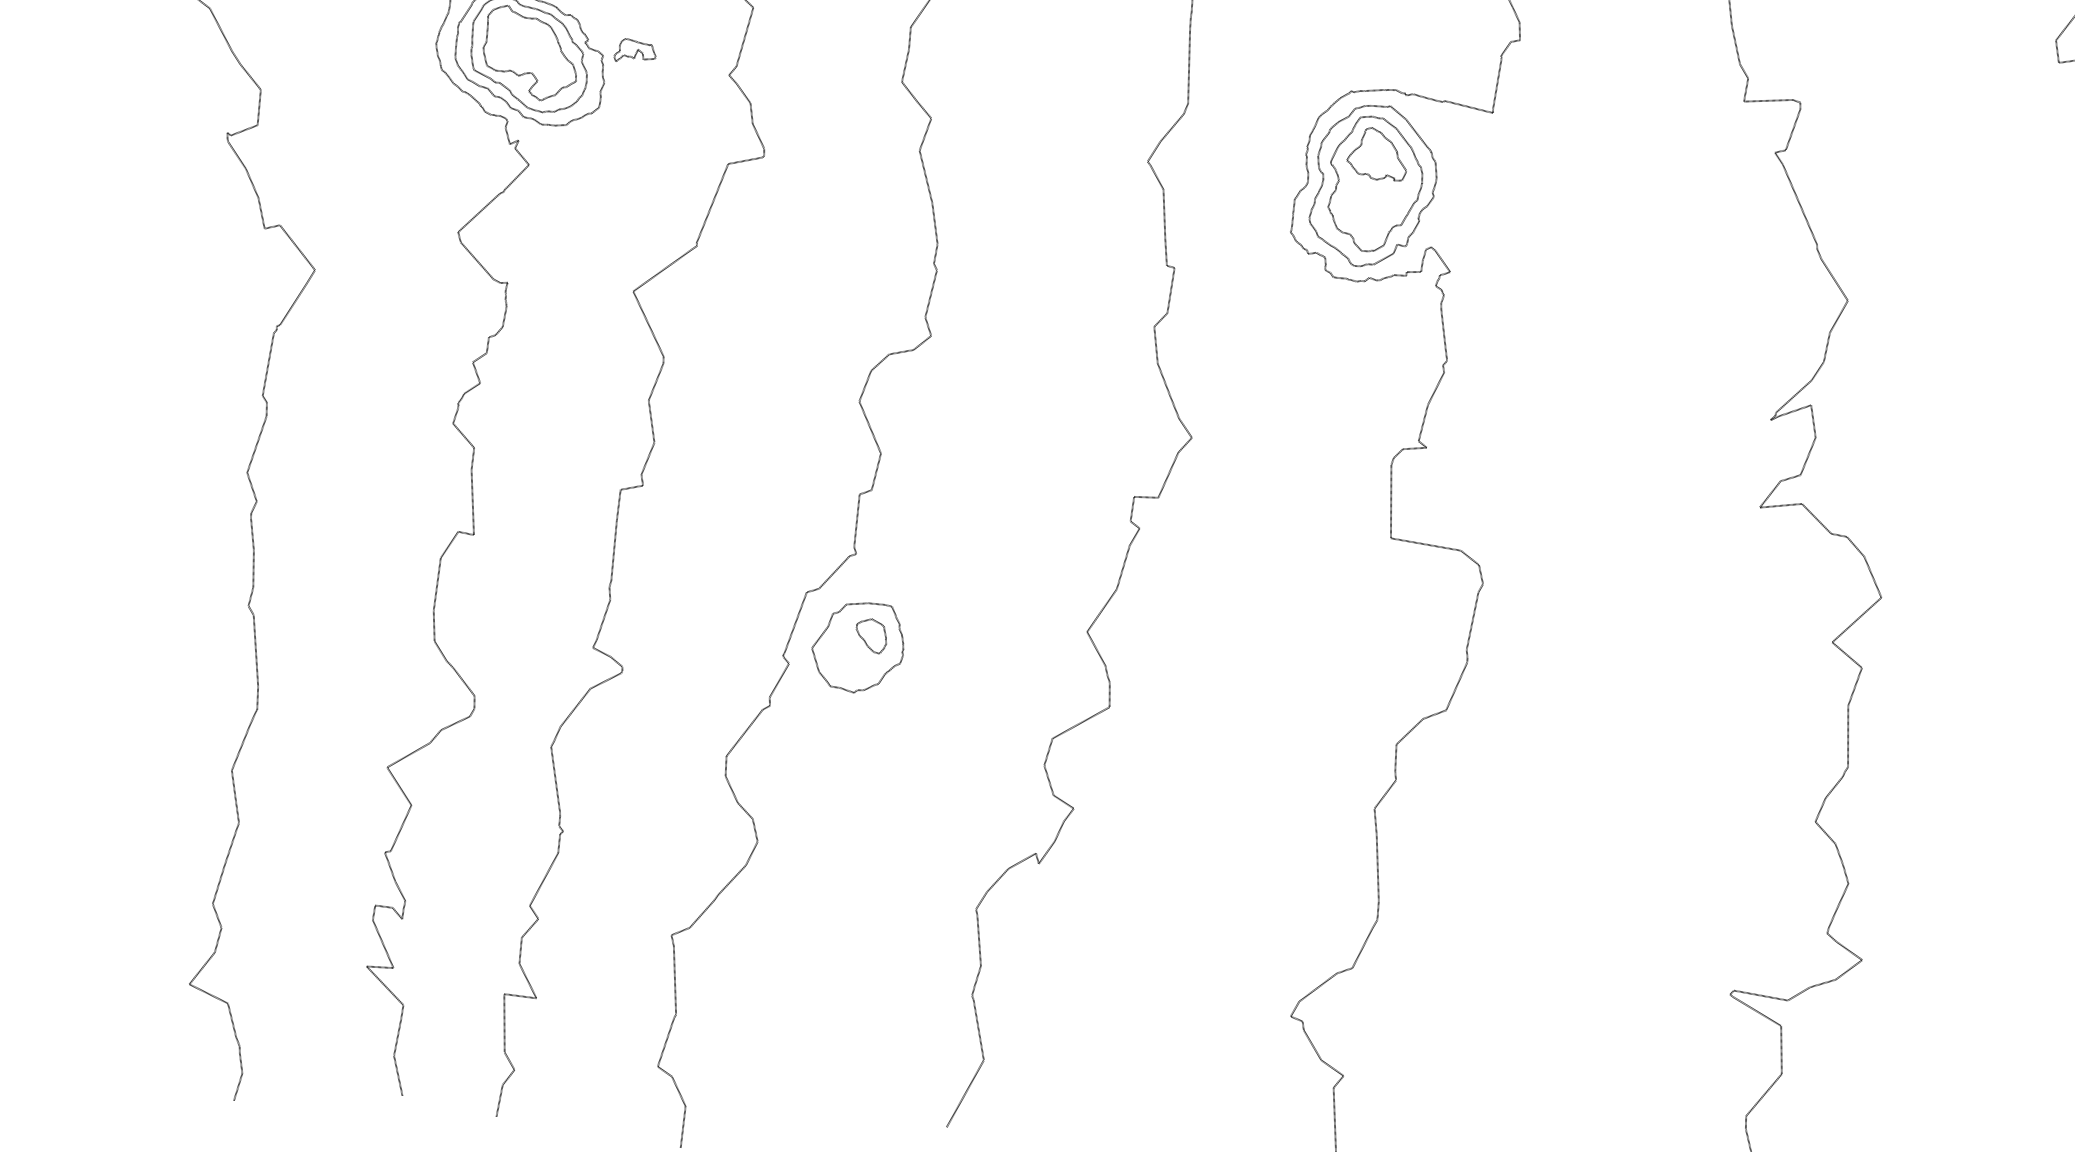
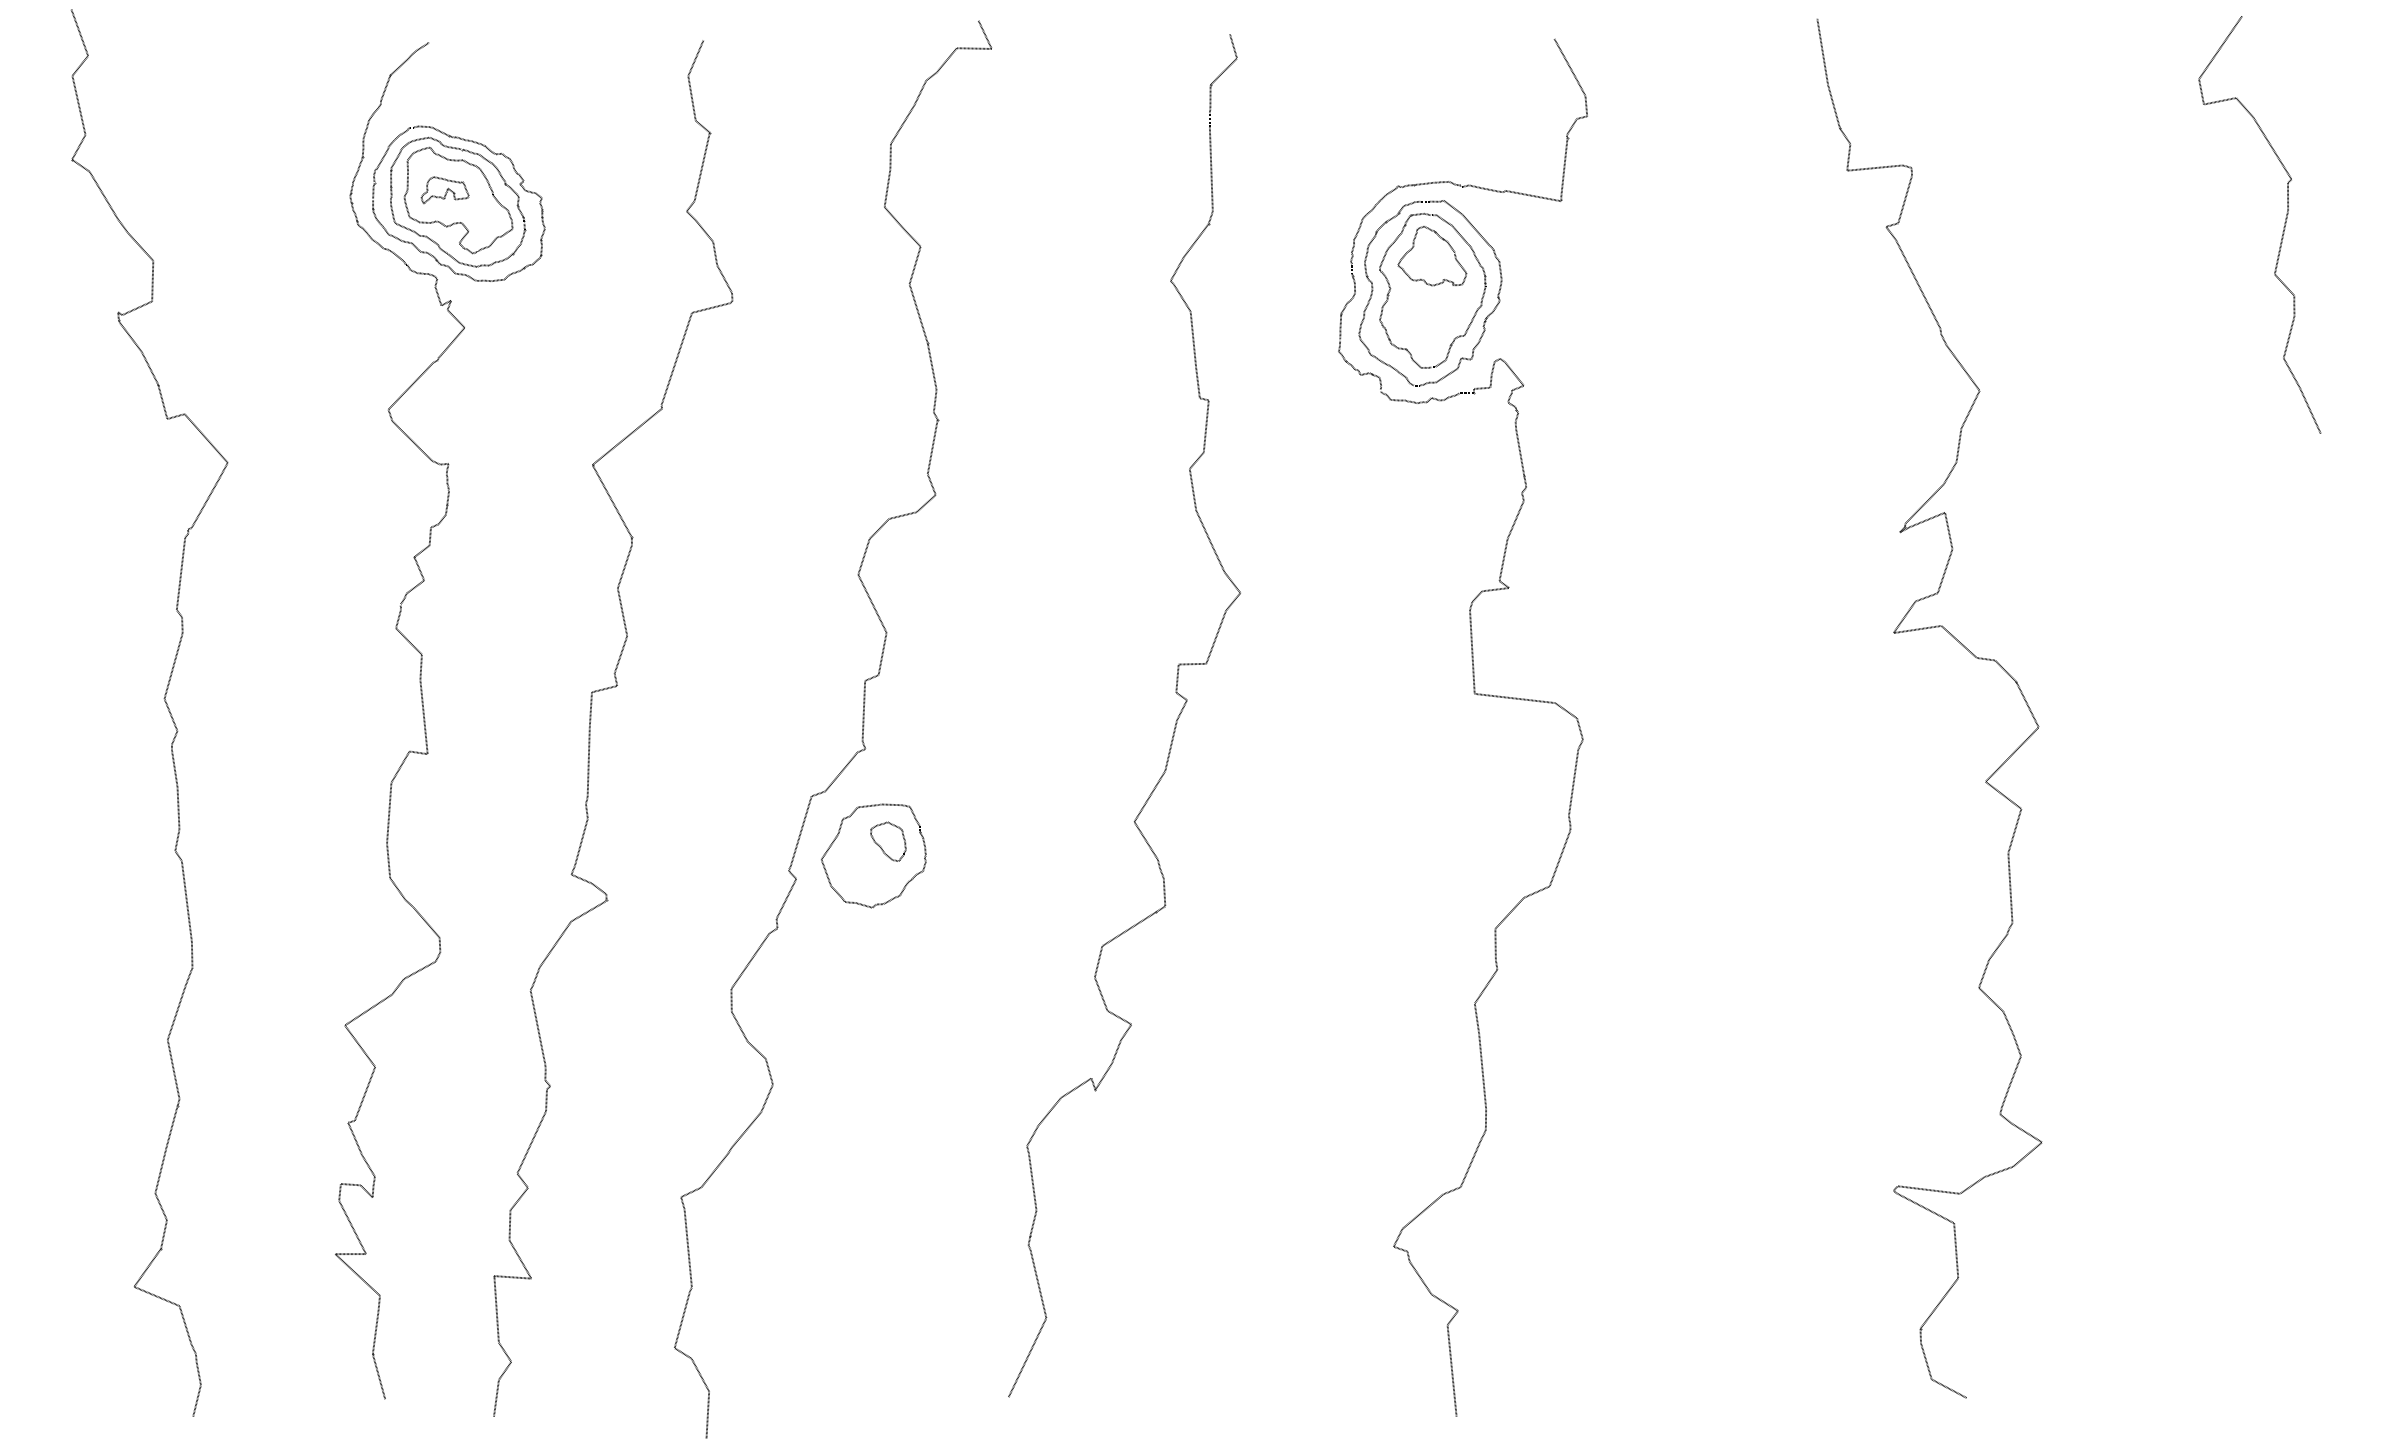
part: (634, 51) -> (444, 190), moved

